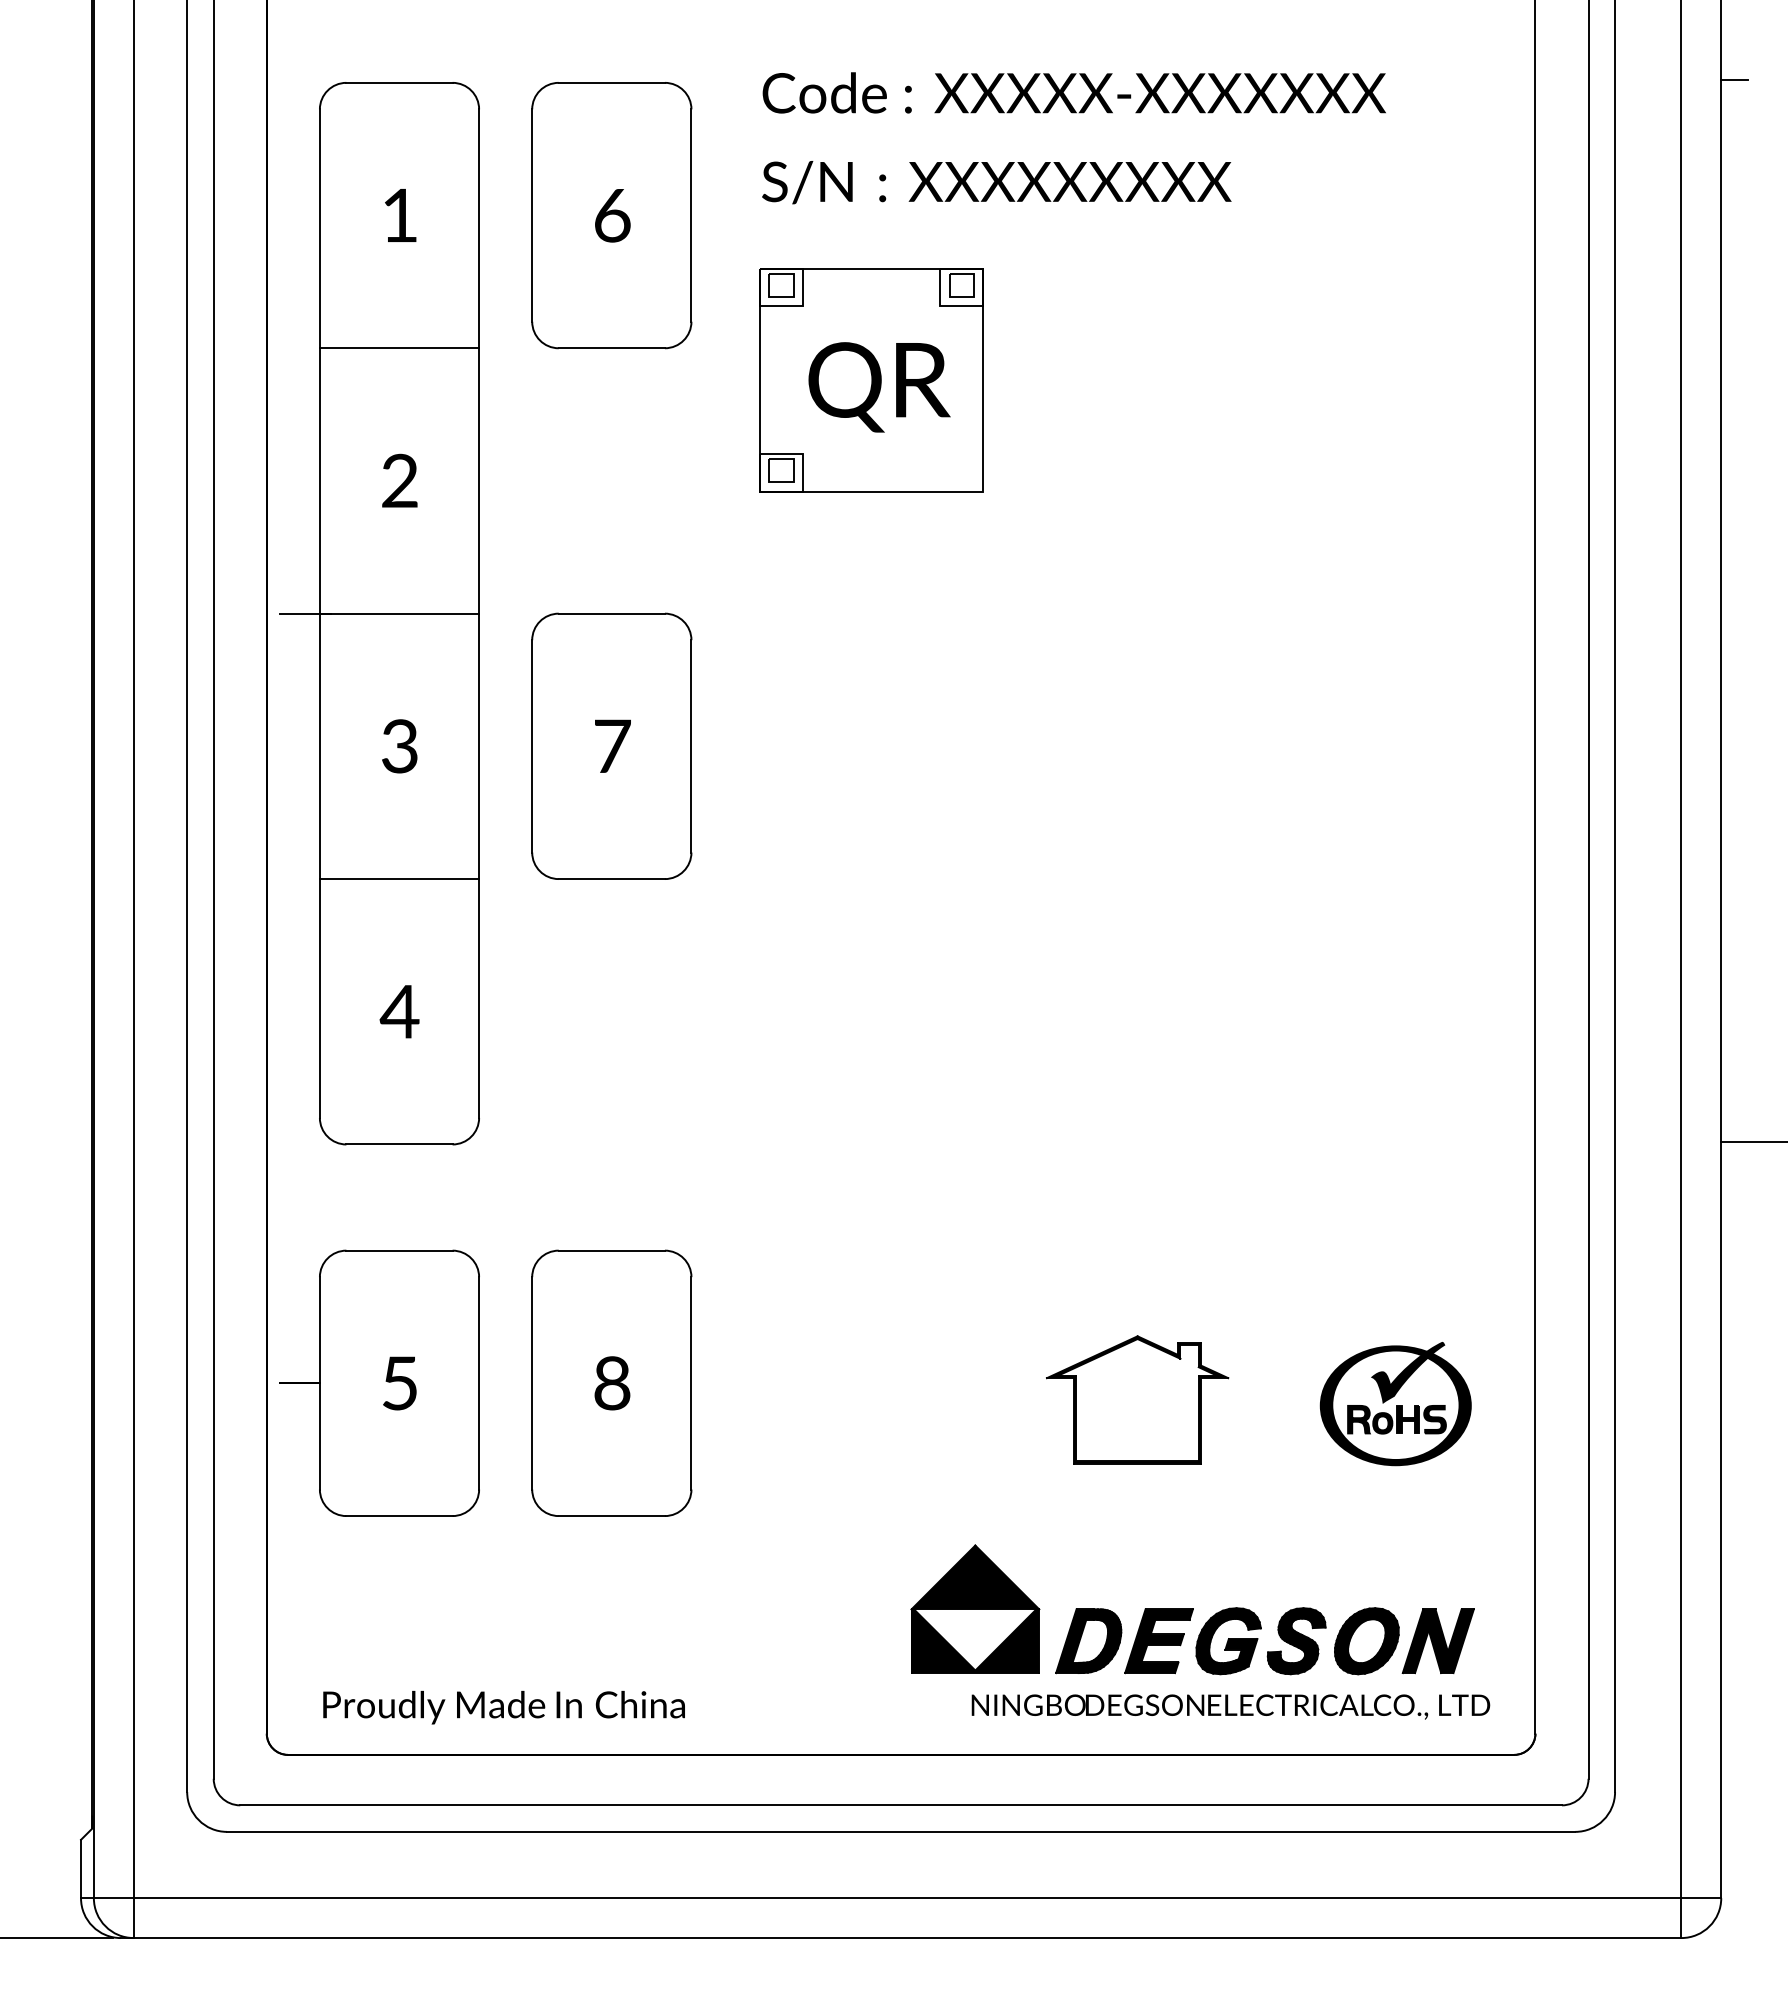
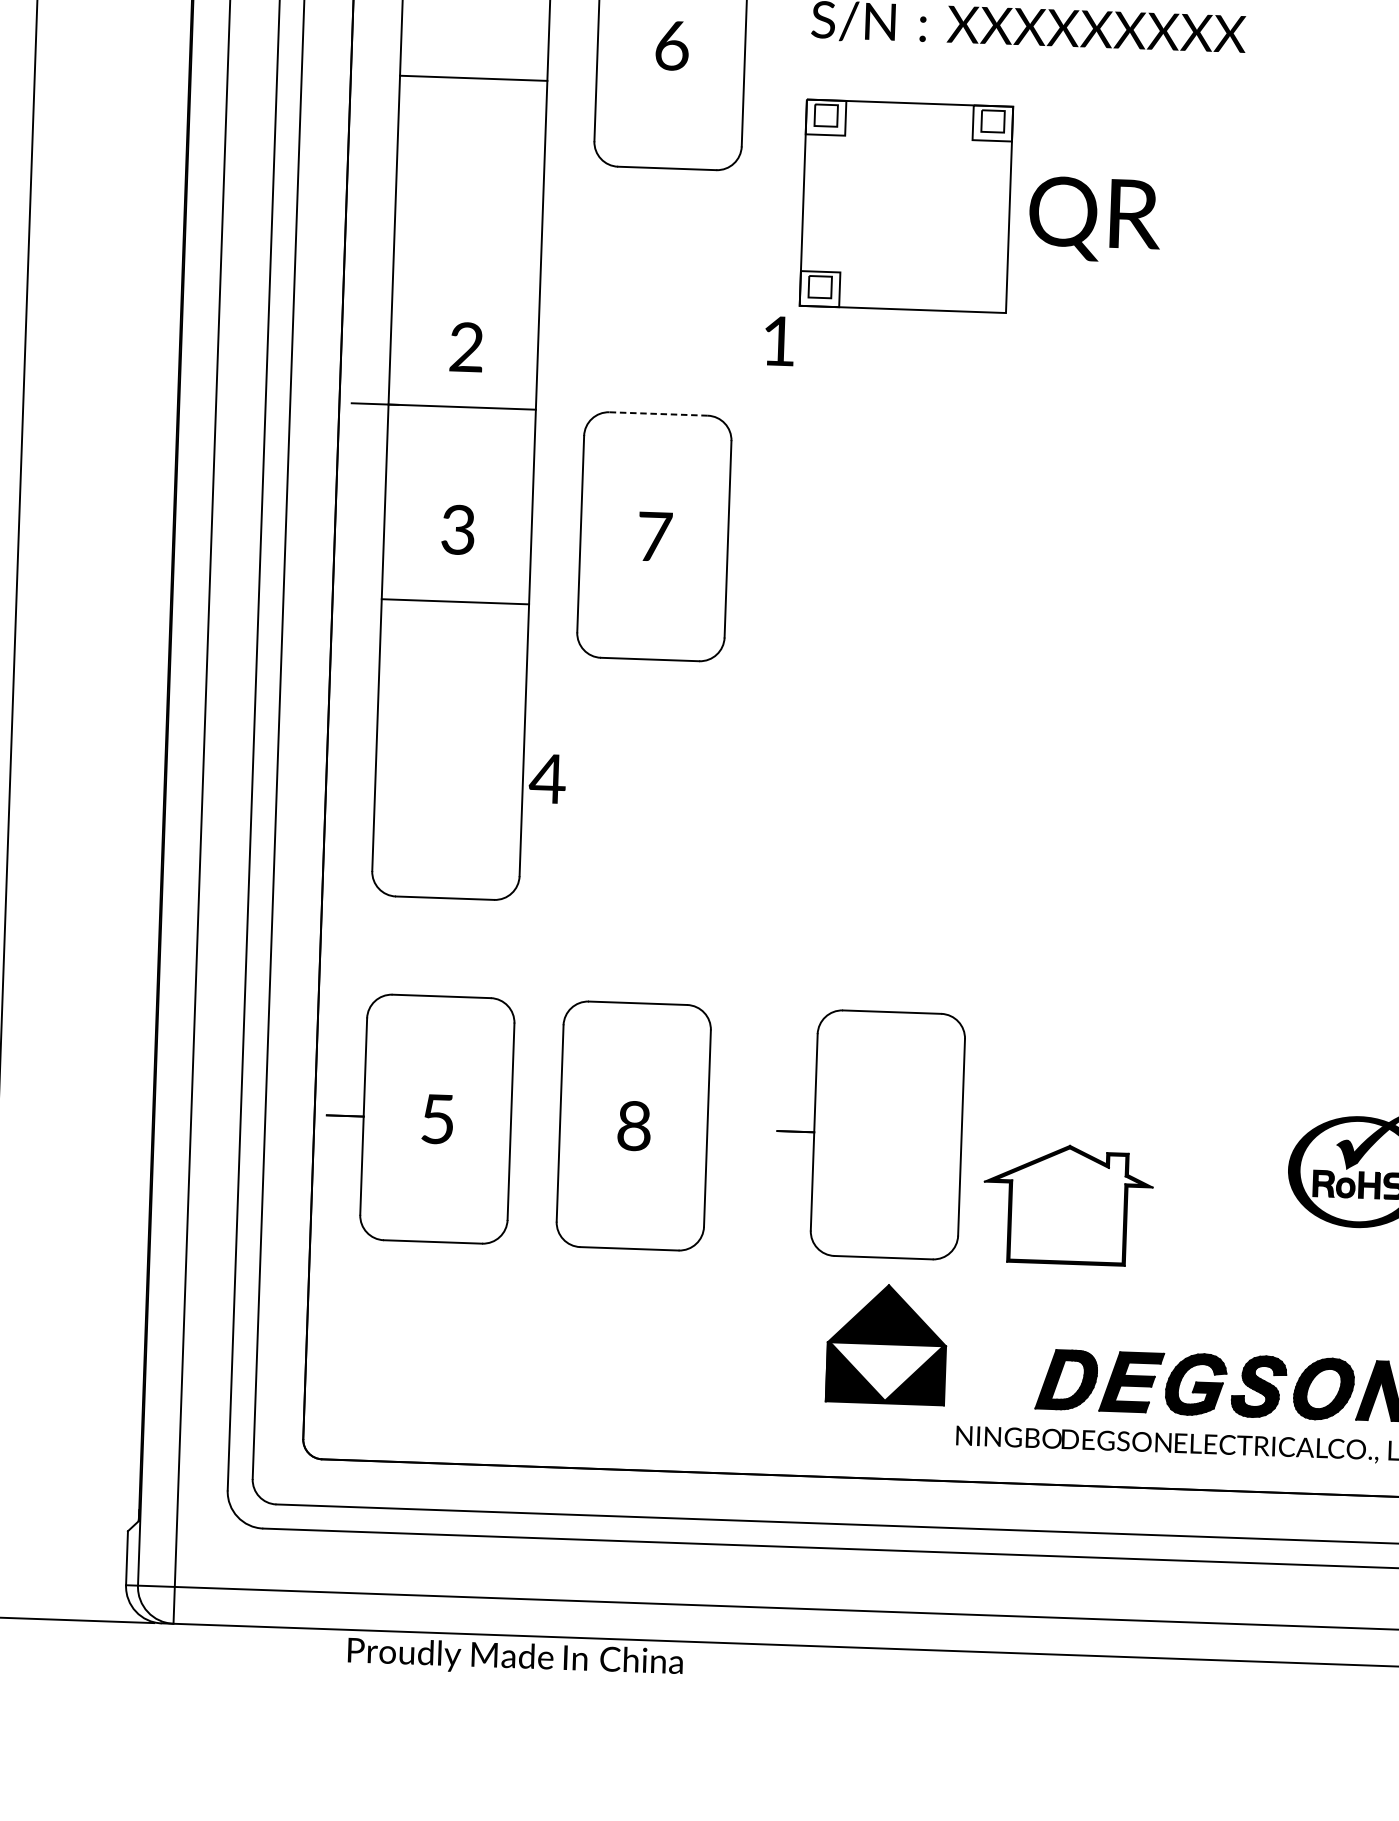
text: (400, 215) -> (779, 341), moved
line: (399, 348) -> (473, 78), moved
text: (879, 387) -> (1094, 219), moved
text: (399, 480) -> (466, 346), moved
line: (611, 613) -> (658, 413), solid -> dashed
line: (399, 879) -> (455, 602), moved
text: (399, 1011) -> (547, 778), moved
part: (866, 1382) -> (869, 1133), added
part: (1137, 1399) -> (1067, 1204), moved
part: (975, 1608) -> (887, 1343), moved
text: (503, 1707) -> (514, 1658), moved

